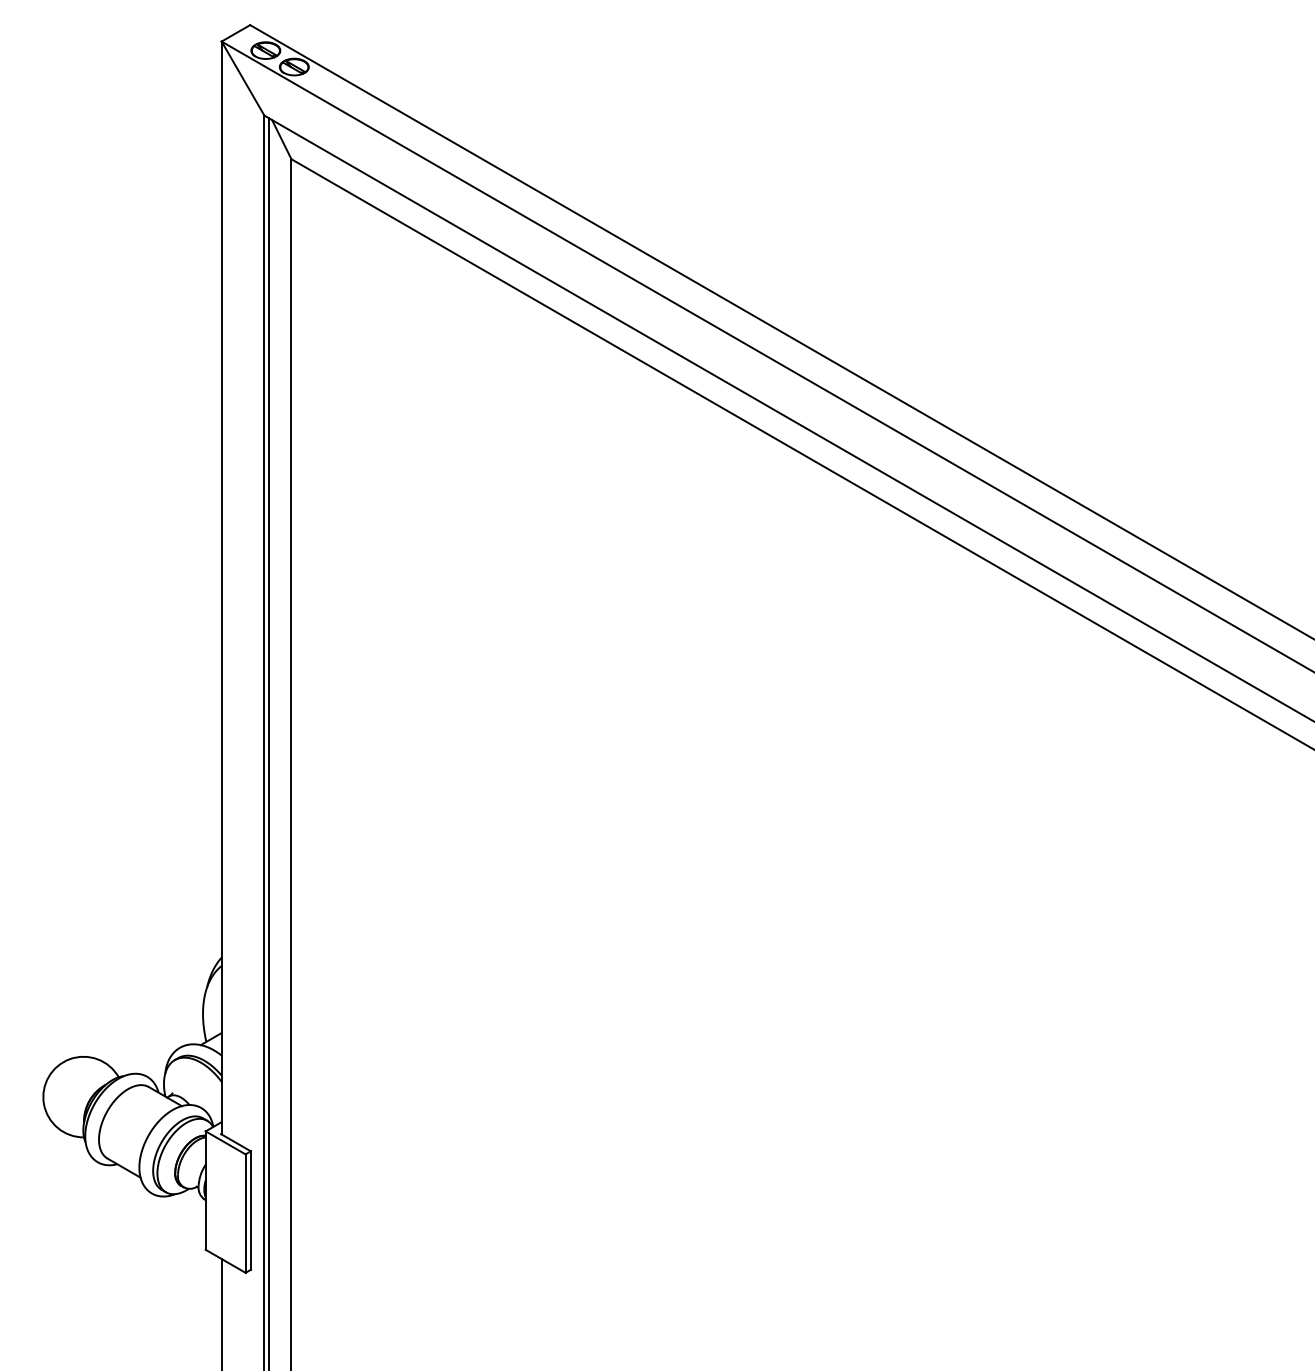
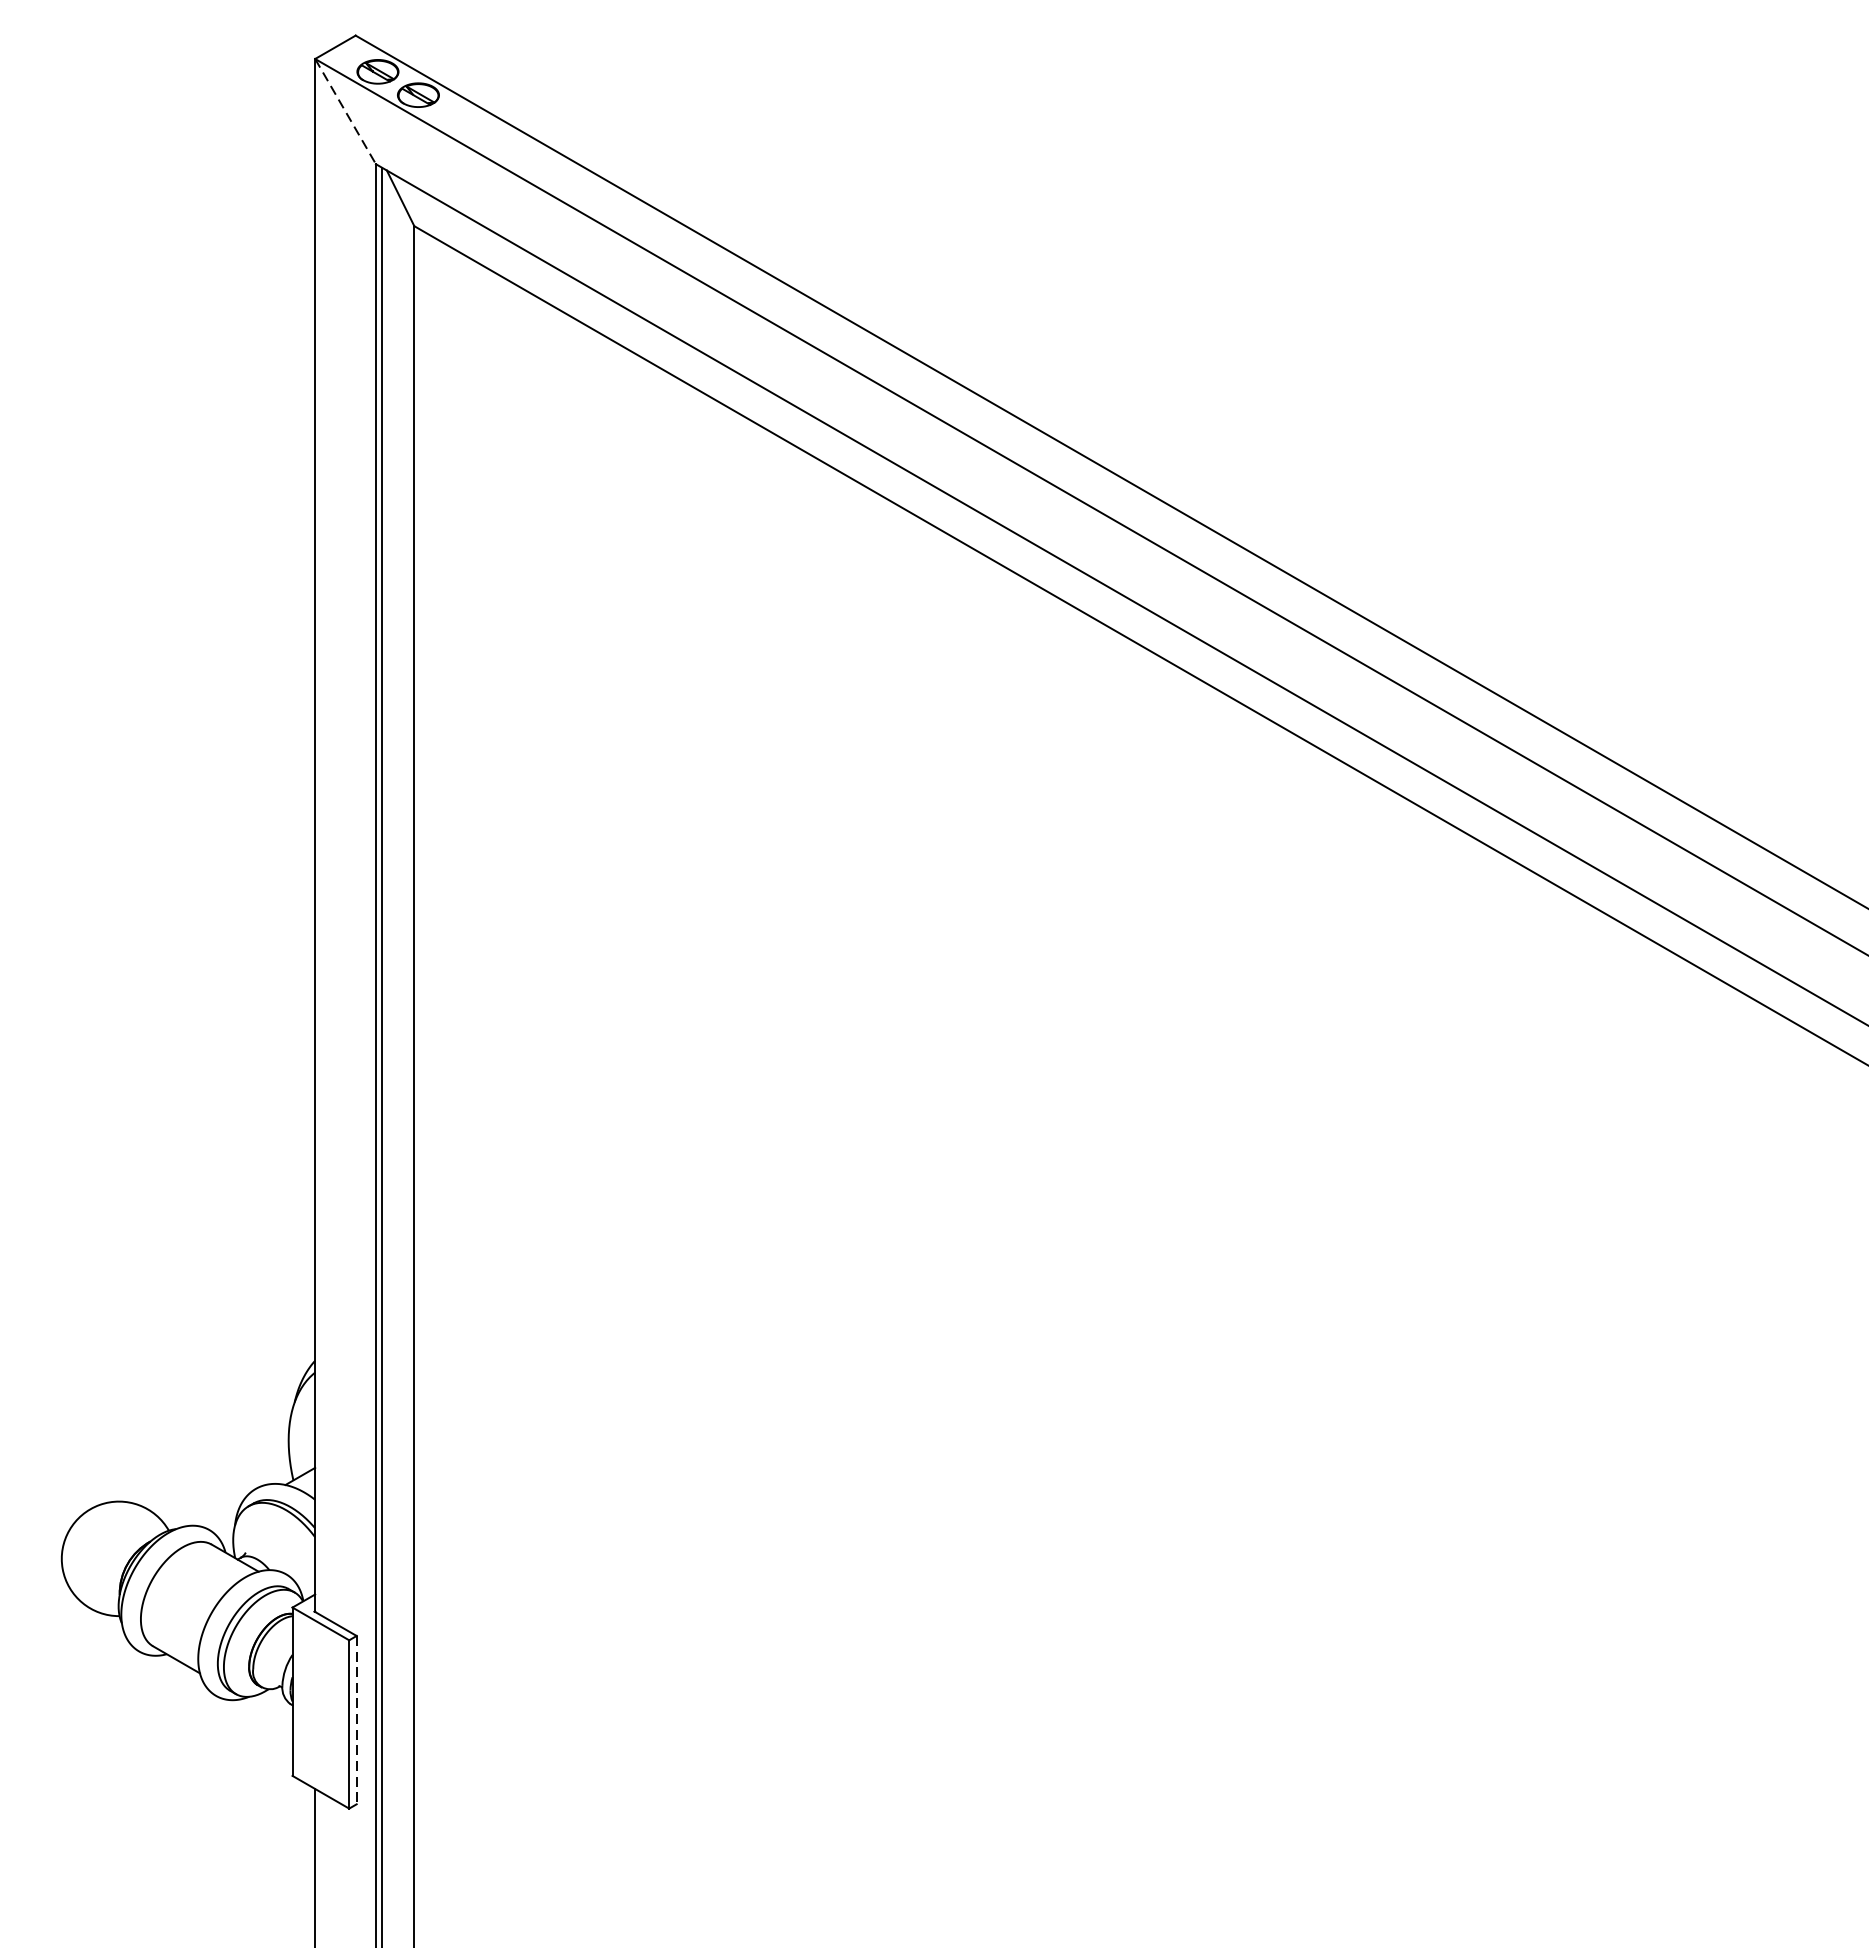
line: (243, 78) -> (346, 111), solid -> dashed
line: (250, 1211) -> (356, 1721), solid -> dashed

